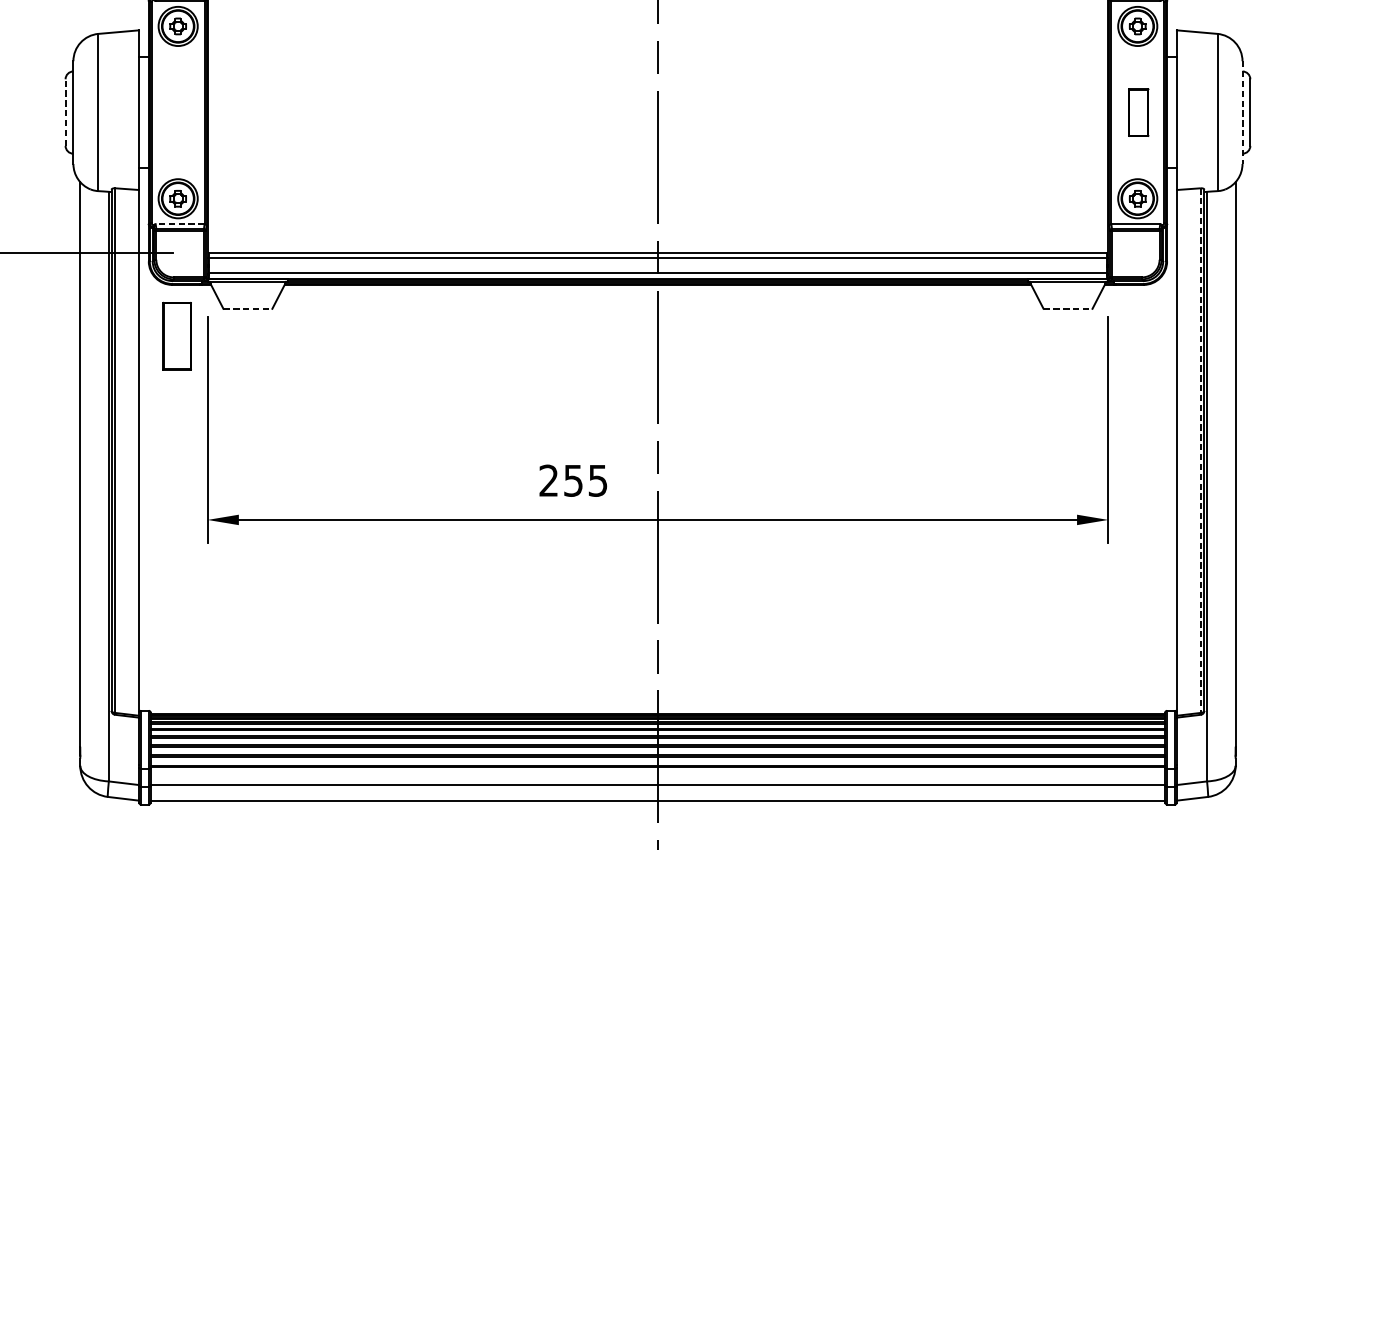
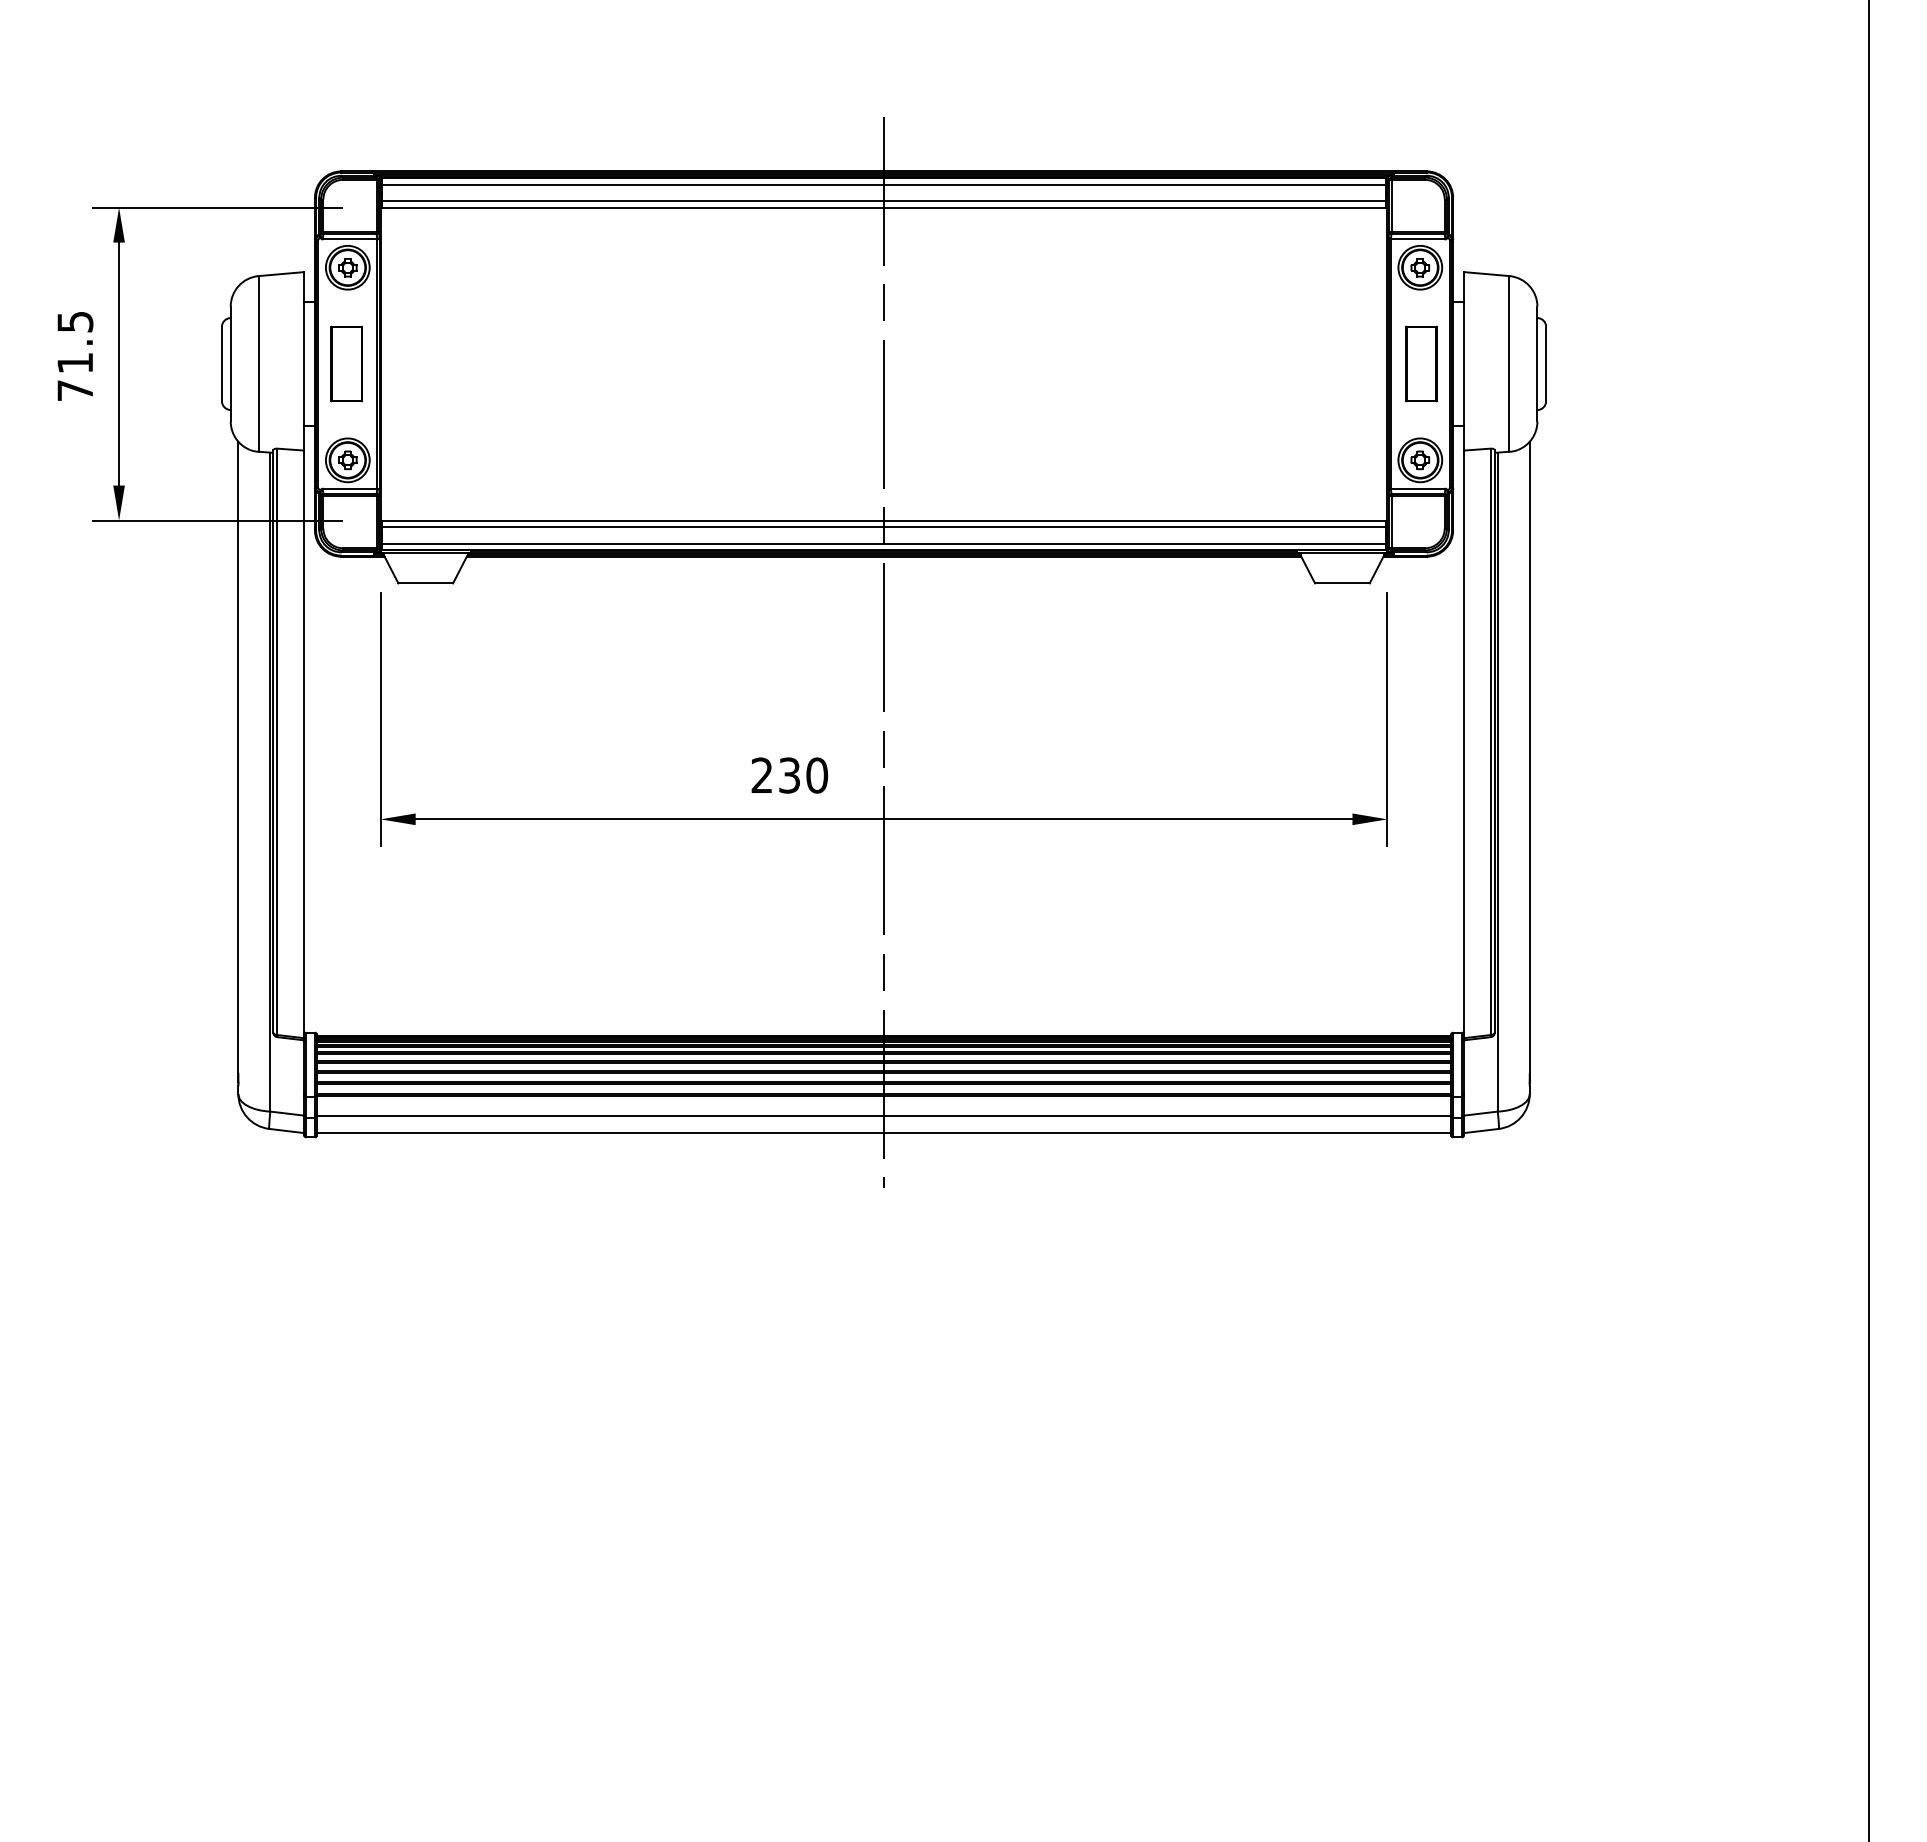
line: (65, 112) -> (221, 363), dashed -> solid
part: (1138, 112) -> (1421, 363), size x1.43
line: (1242, 113) -> (1537, 364), dashed -> solid
line: (179, 223) -> (349, 488), dashed -> solid
line: (248, 308) -> (426, 583), dashed -> solid
line: (1068, 308) -> (1342, 583), dashed -> solid
part: (177, 335) -> (346, 363), moved
line: (1200, 451) -> (1490, 742), dashed -> solid
text: (585, 480) -> (803, 775), 255 -> 230

